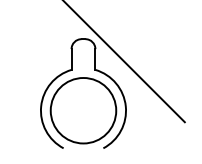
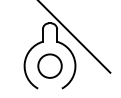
circle: (82, 109) -> (49, 65), size x0.6

